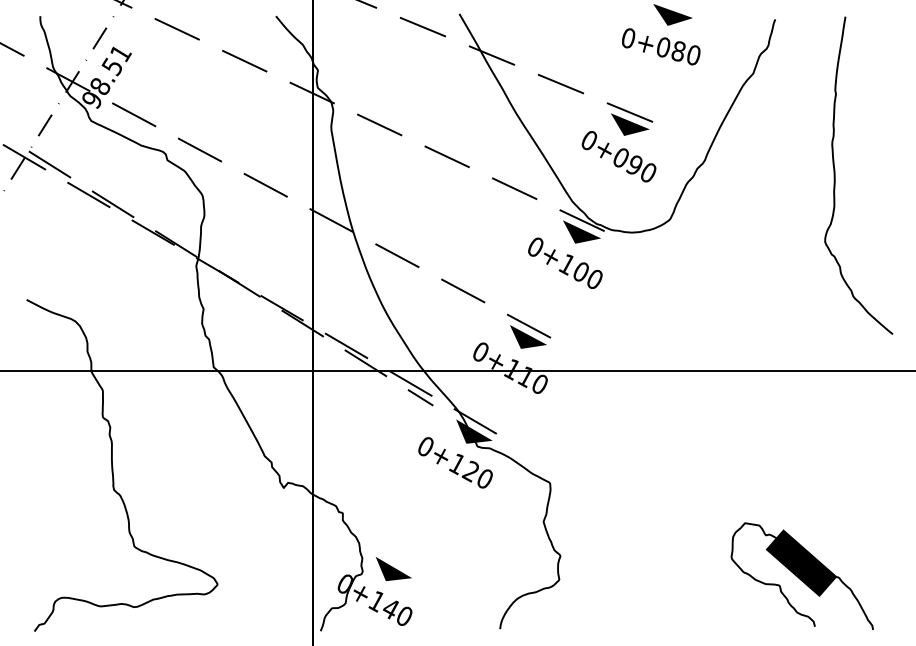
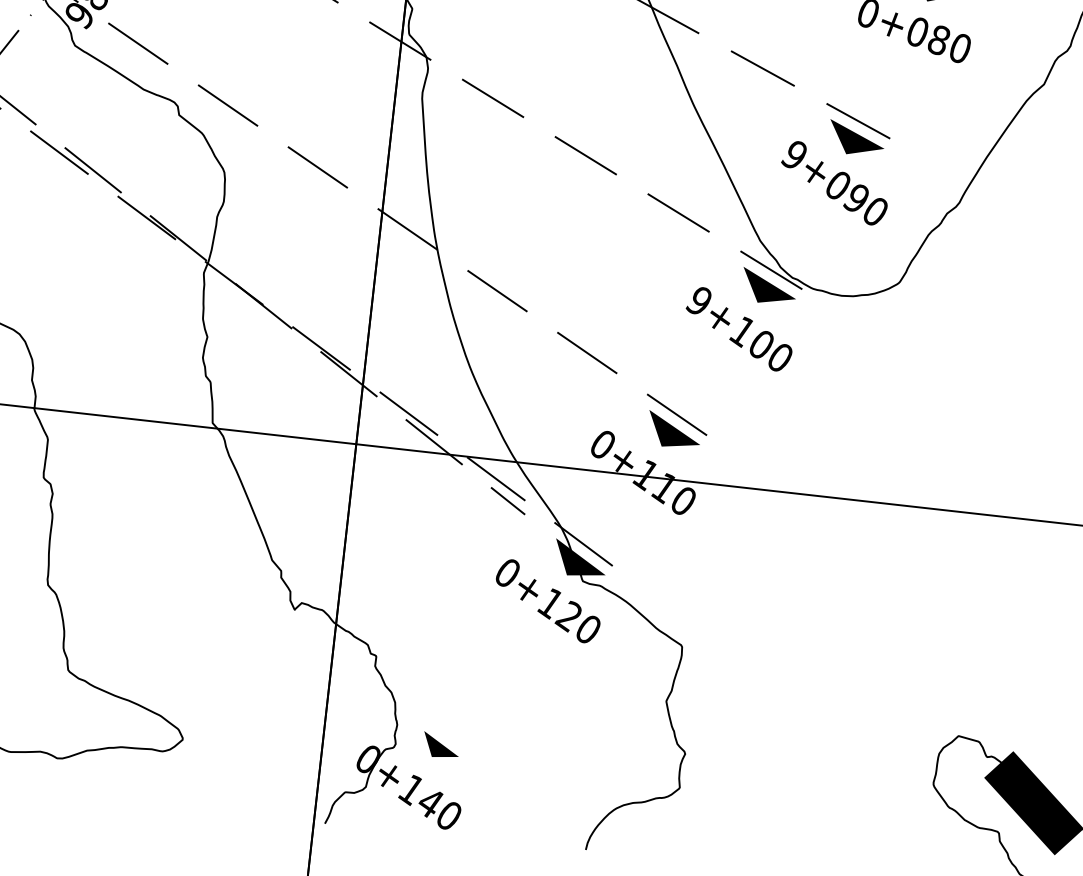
text: (588, 140) -> (793, 154), 0+090 -> 9+090
text: (535, 246) -> (699, 300), 0+100 -> 9+100
part: (393, 569) -> (440, 746), size x0.7

